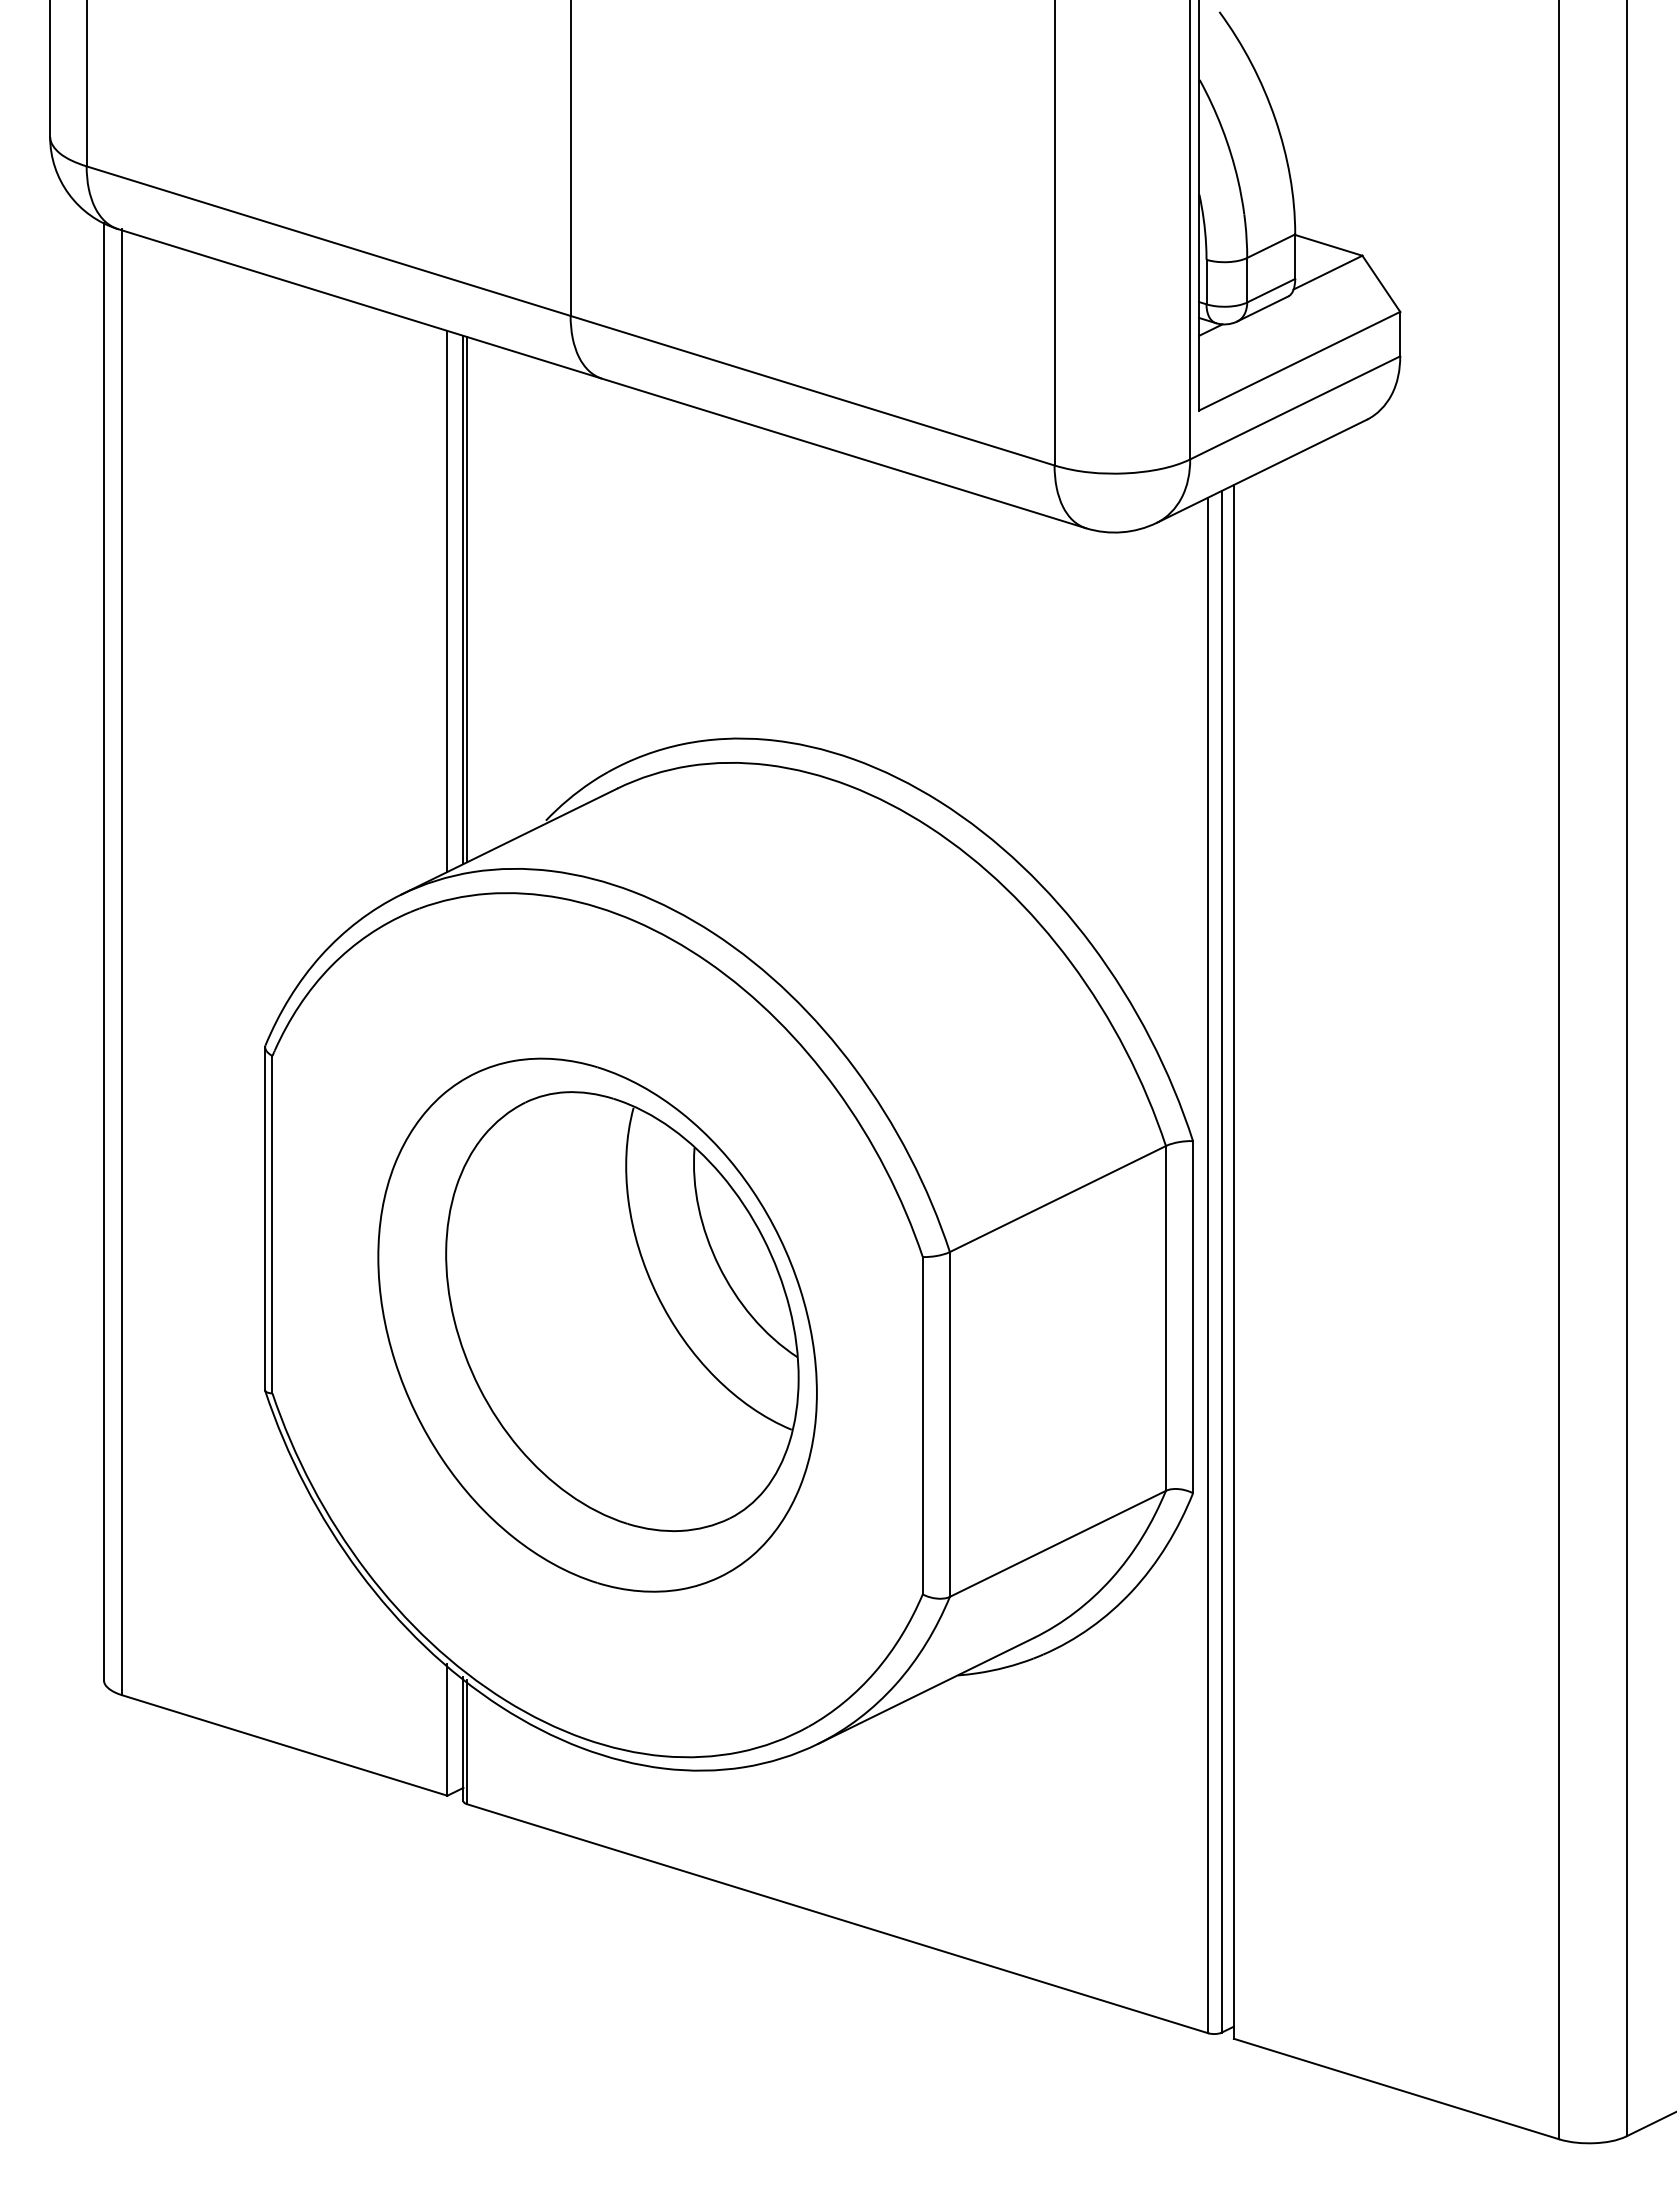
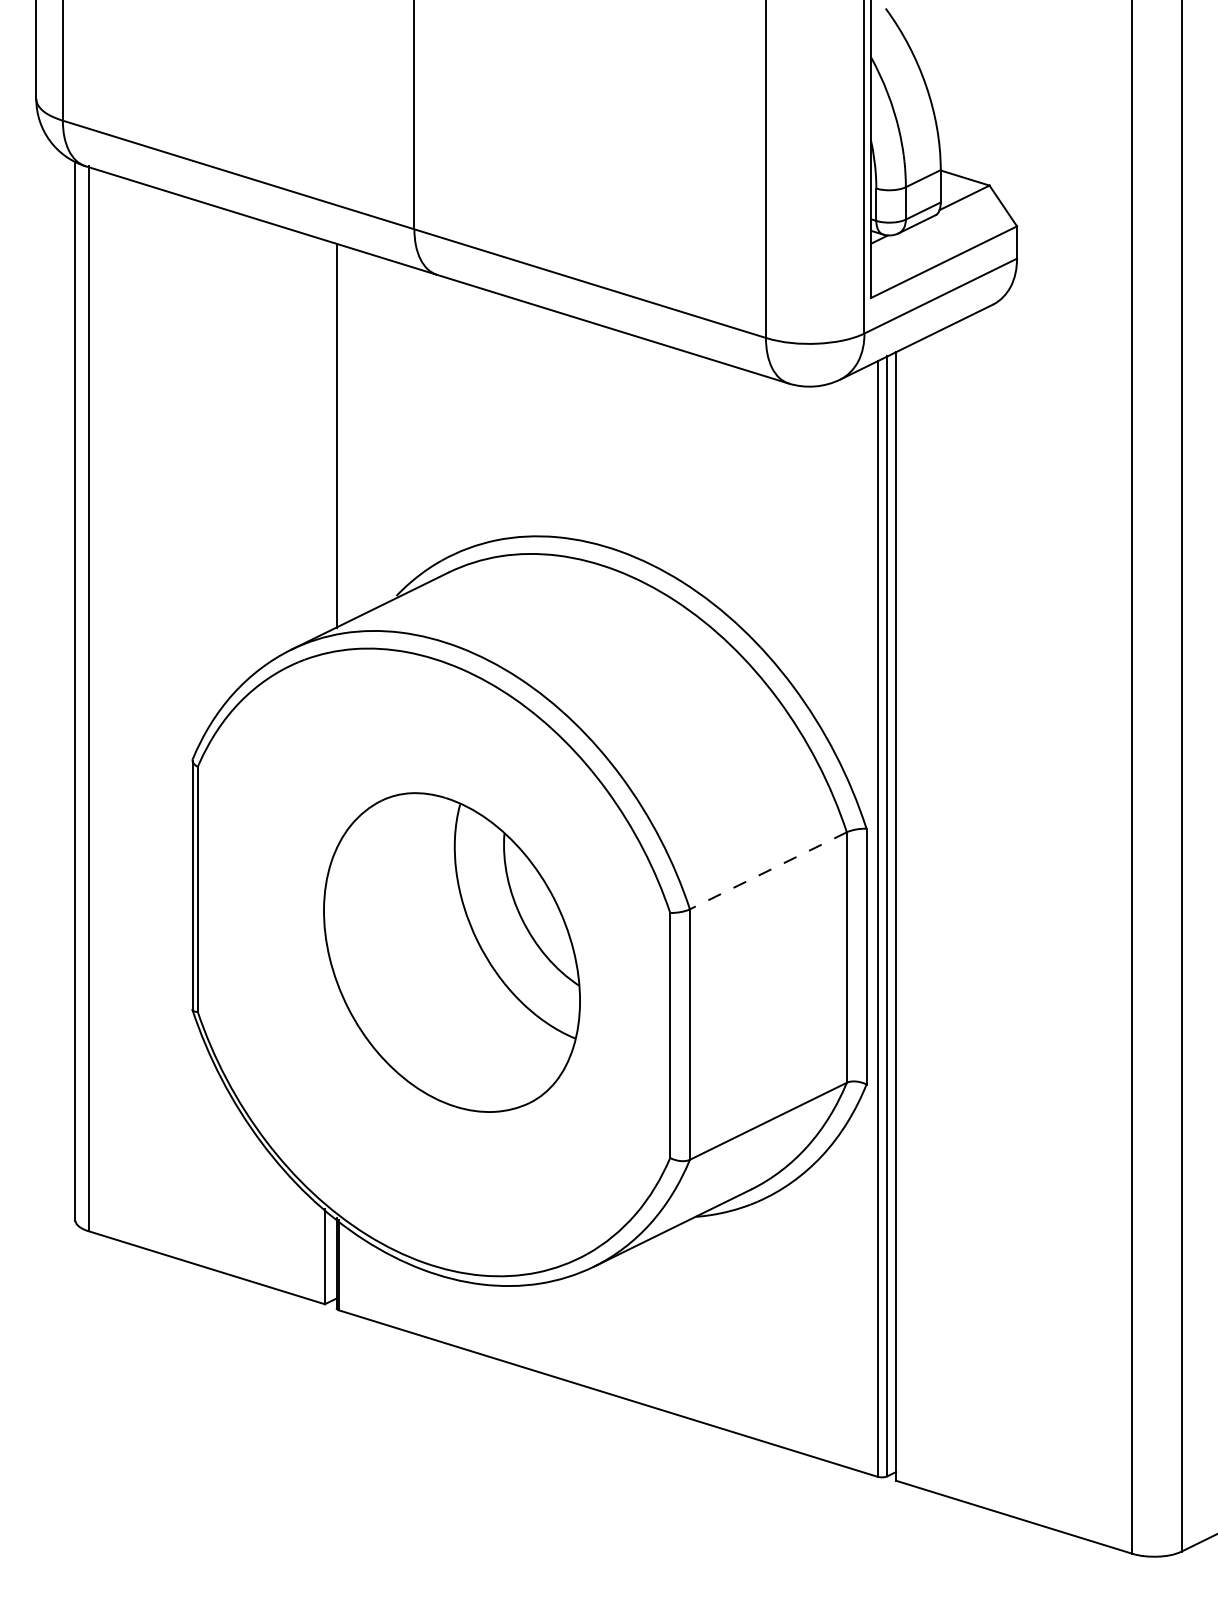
line: (467, 599) -> (339, 435), removed
line: (447, 601) -> (324, 436), removed
line: (1057, 1199) -> (768, 871), solid -> dashed
part: (597, 1324) -> (433, 961), removed

